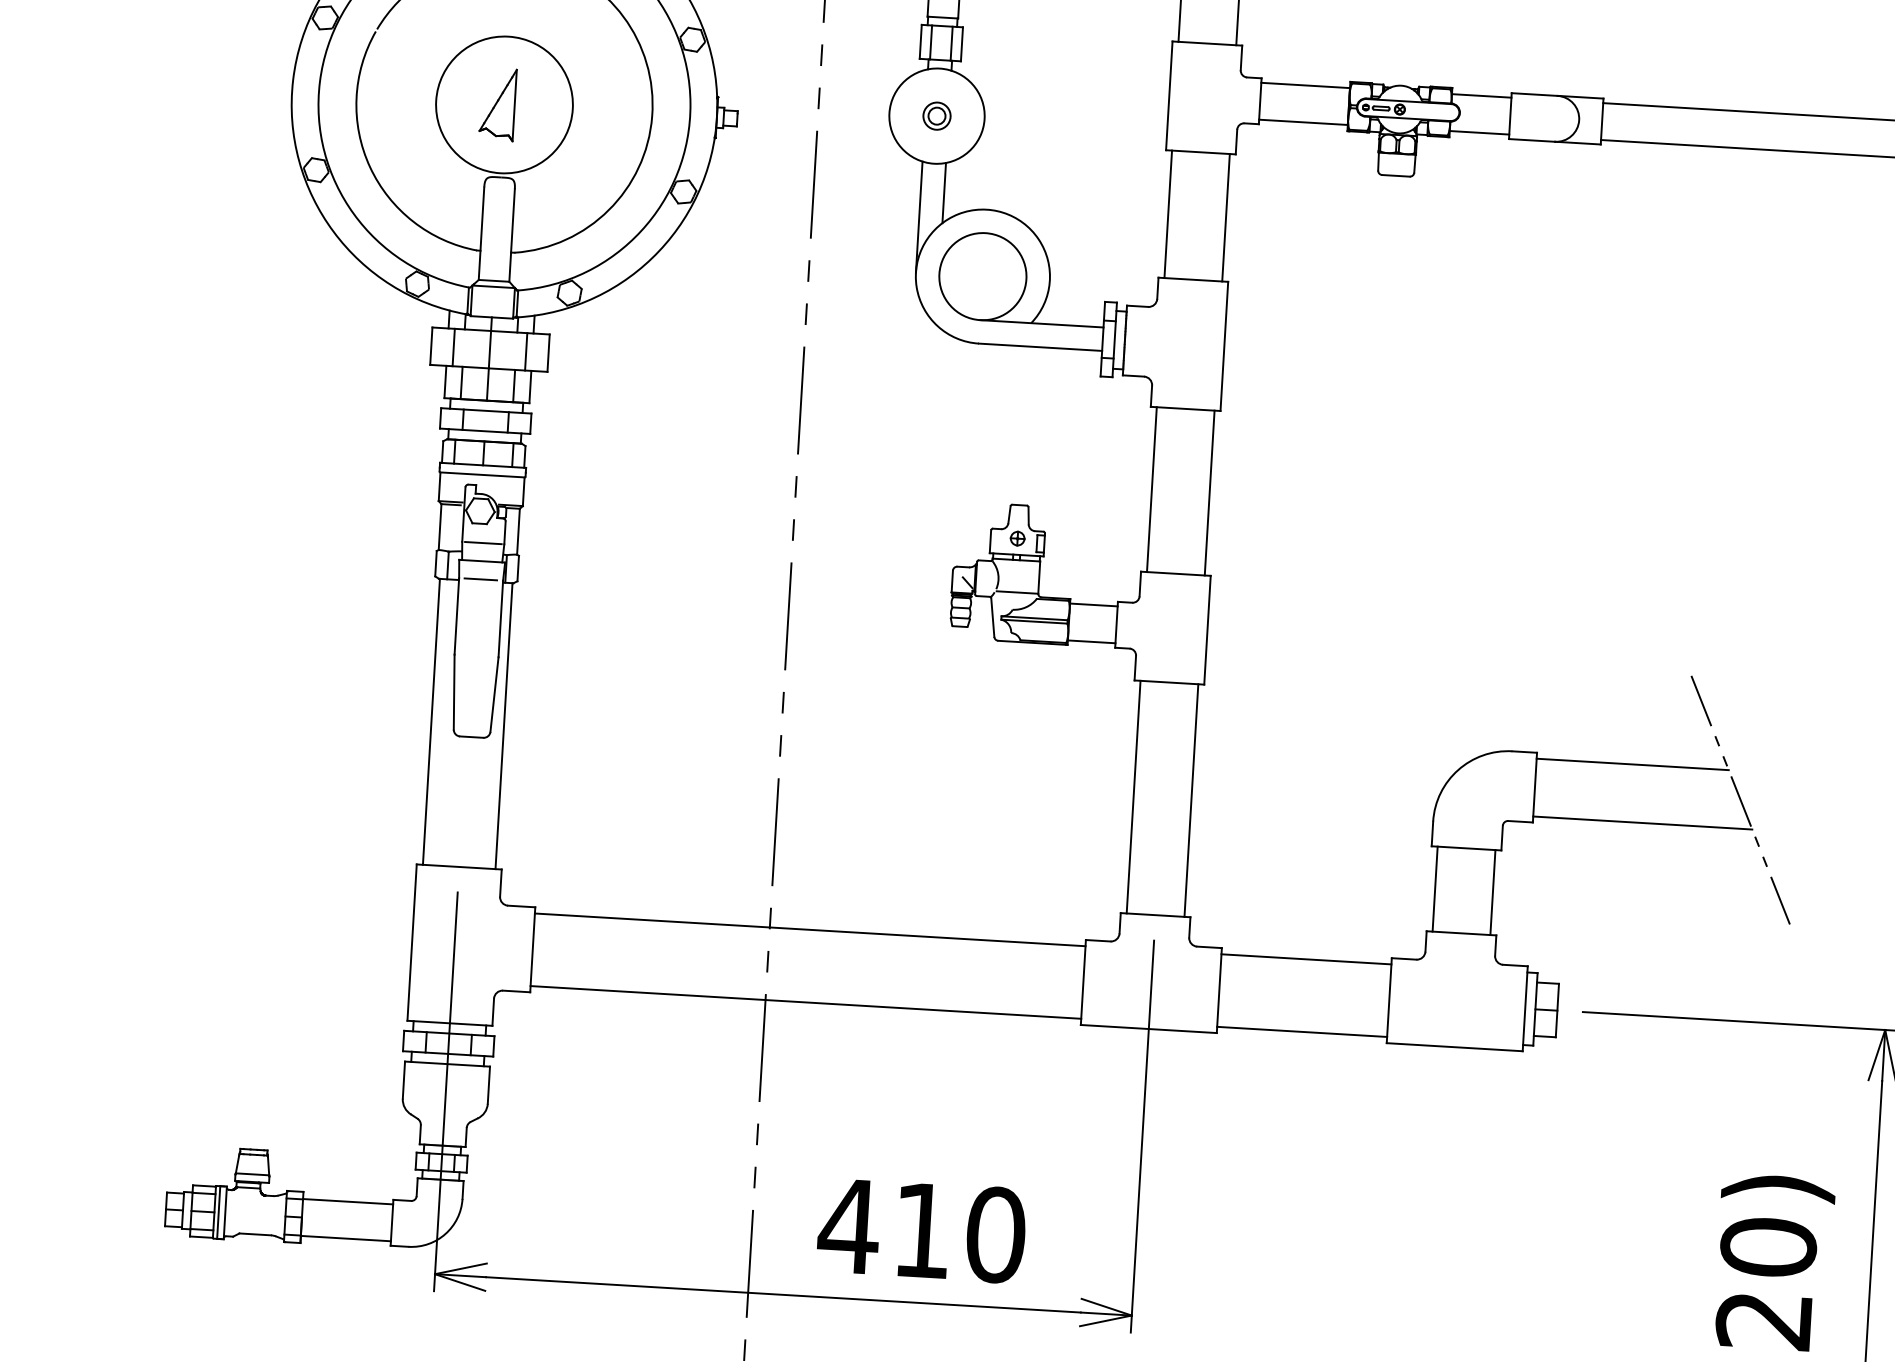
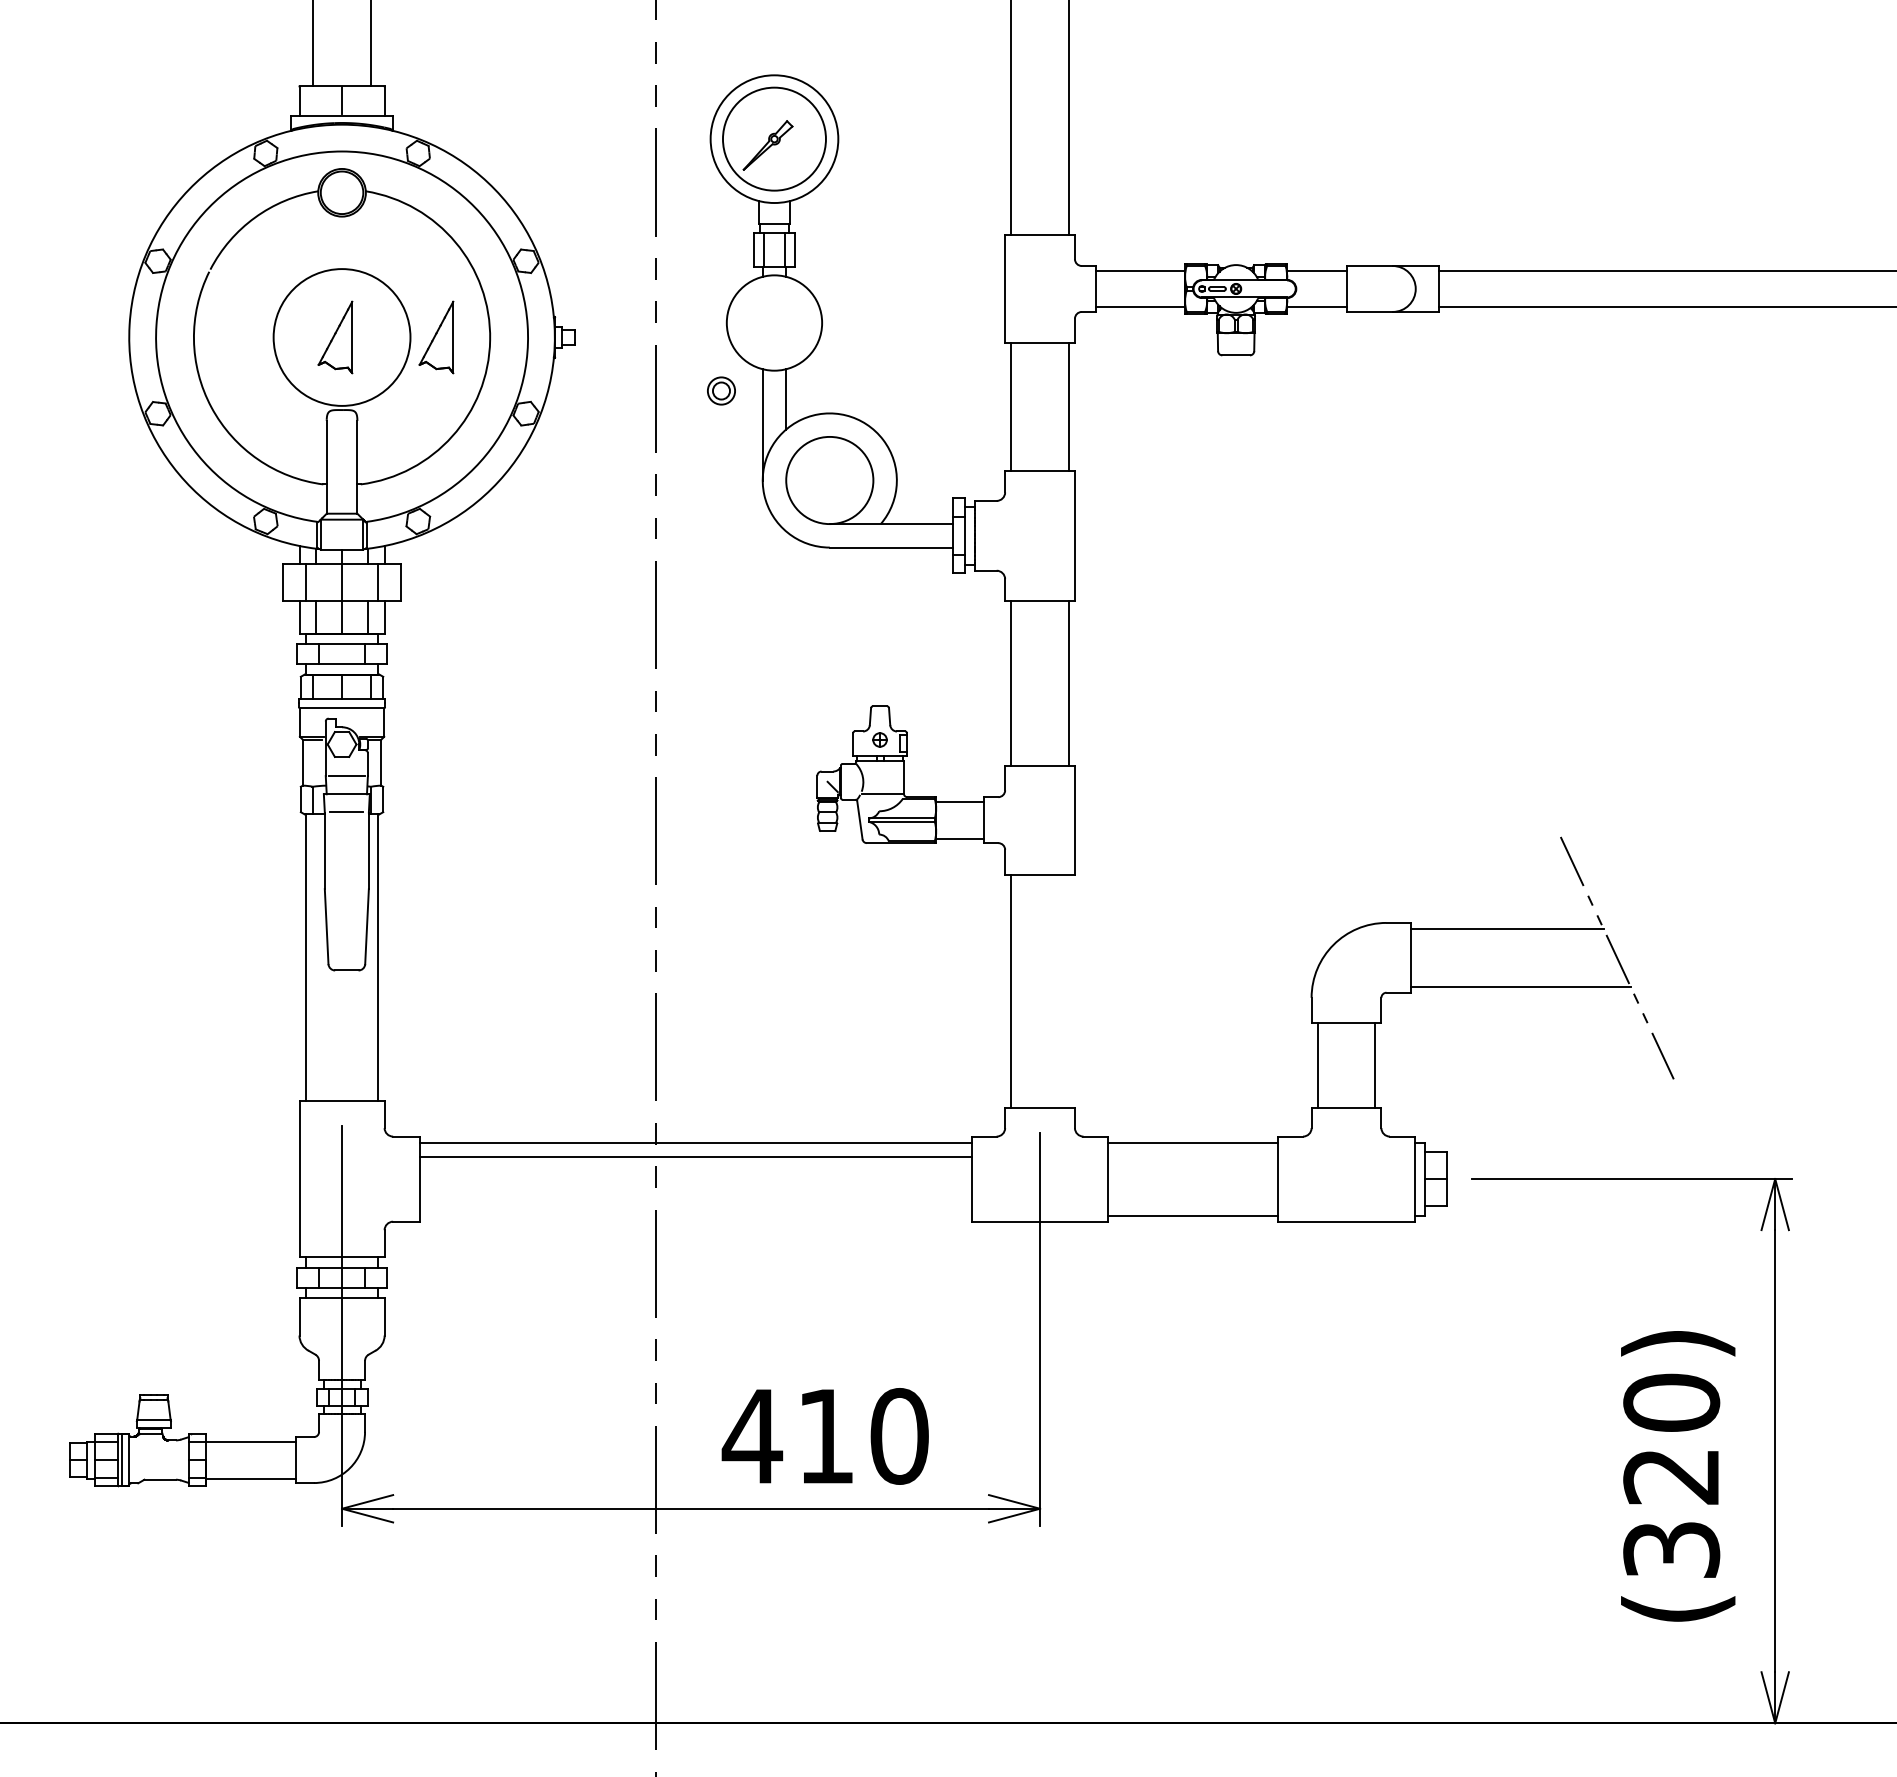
part: (598, 110) -> (436, 337), added
part: (937, 115) -> (721, 390), moved
line: (1191, 799) -> (1069, 990), removed
line: (805, 1002) -> (695, 1156), moved

